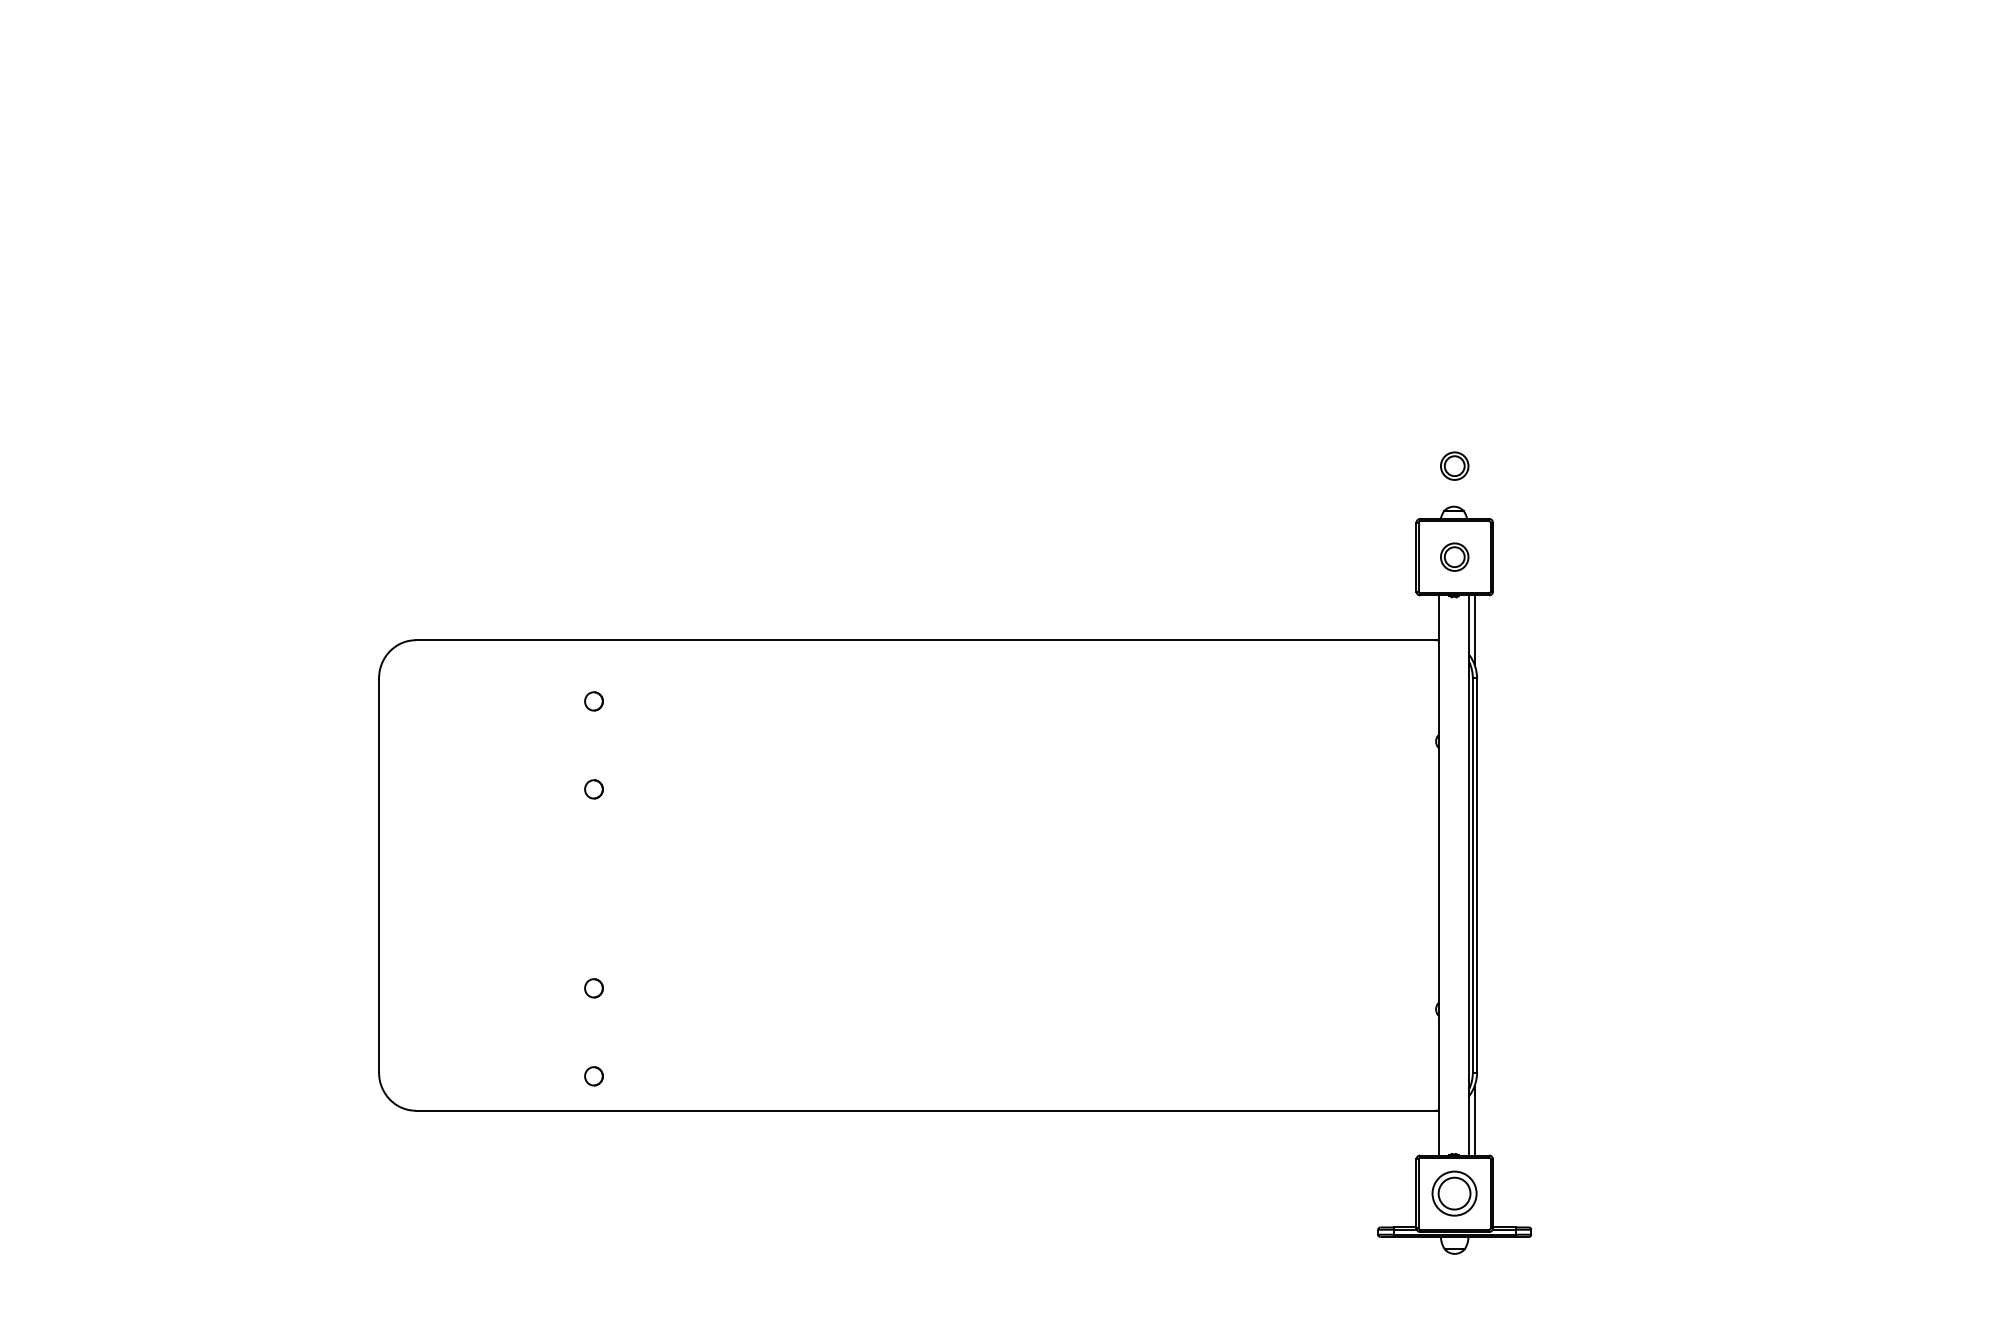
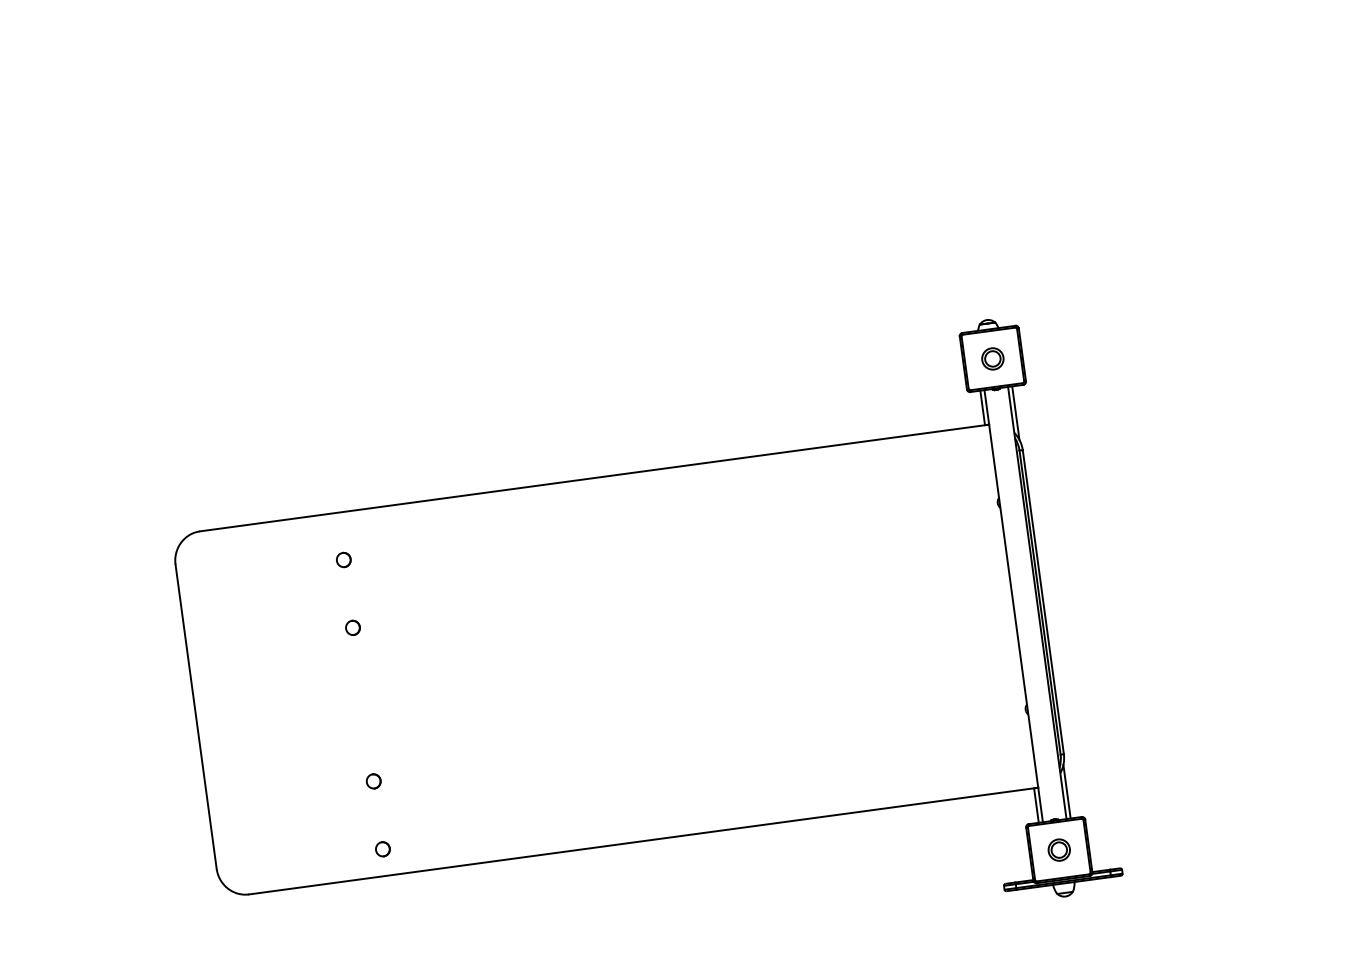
part: (1454, 465) -> (983, 288), removed
line: (1433, 617) -> (982, 407), added
line: (1433, 1132) -> (1036, 805), added
part: (1454, 1193) -> (1059, 849), size x0.62

